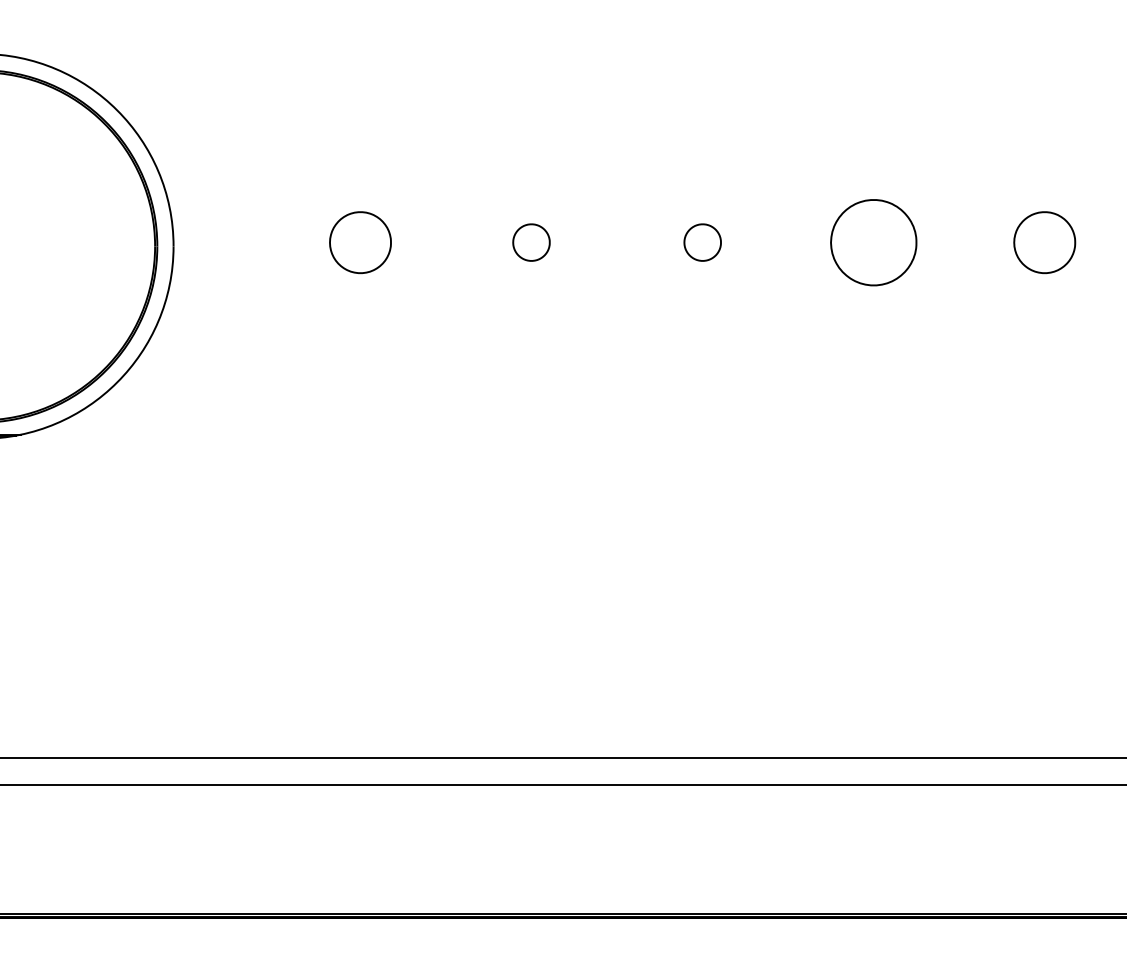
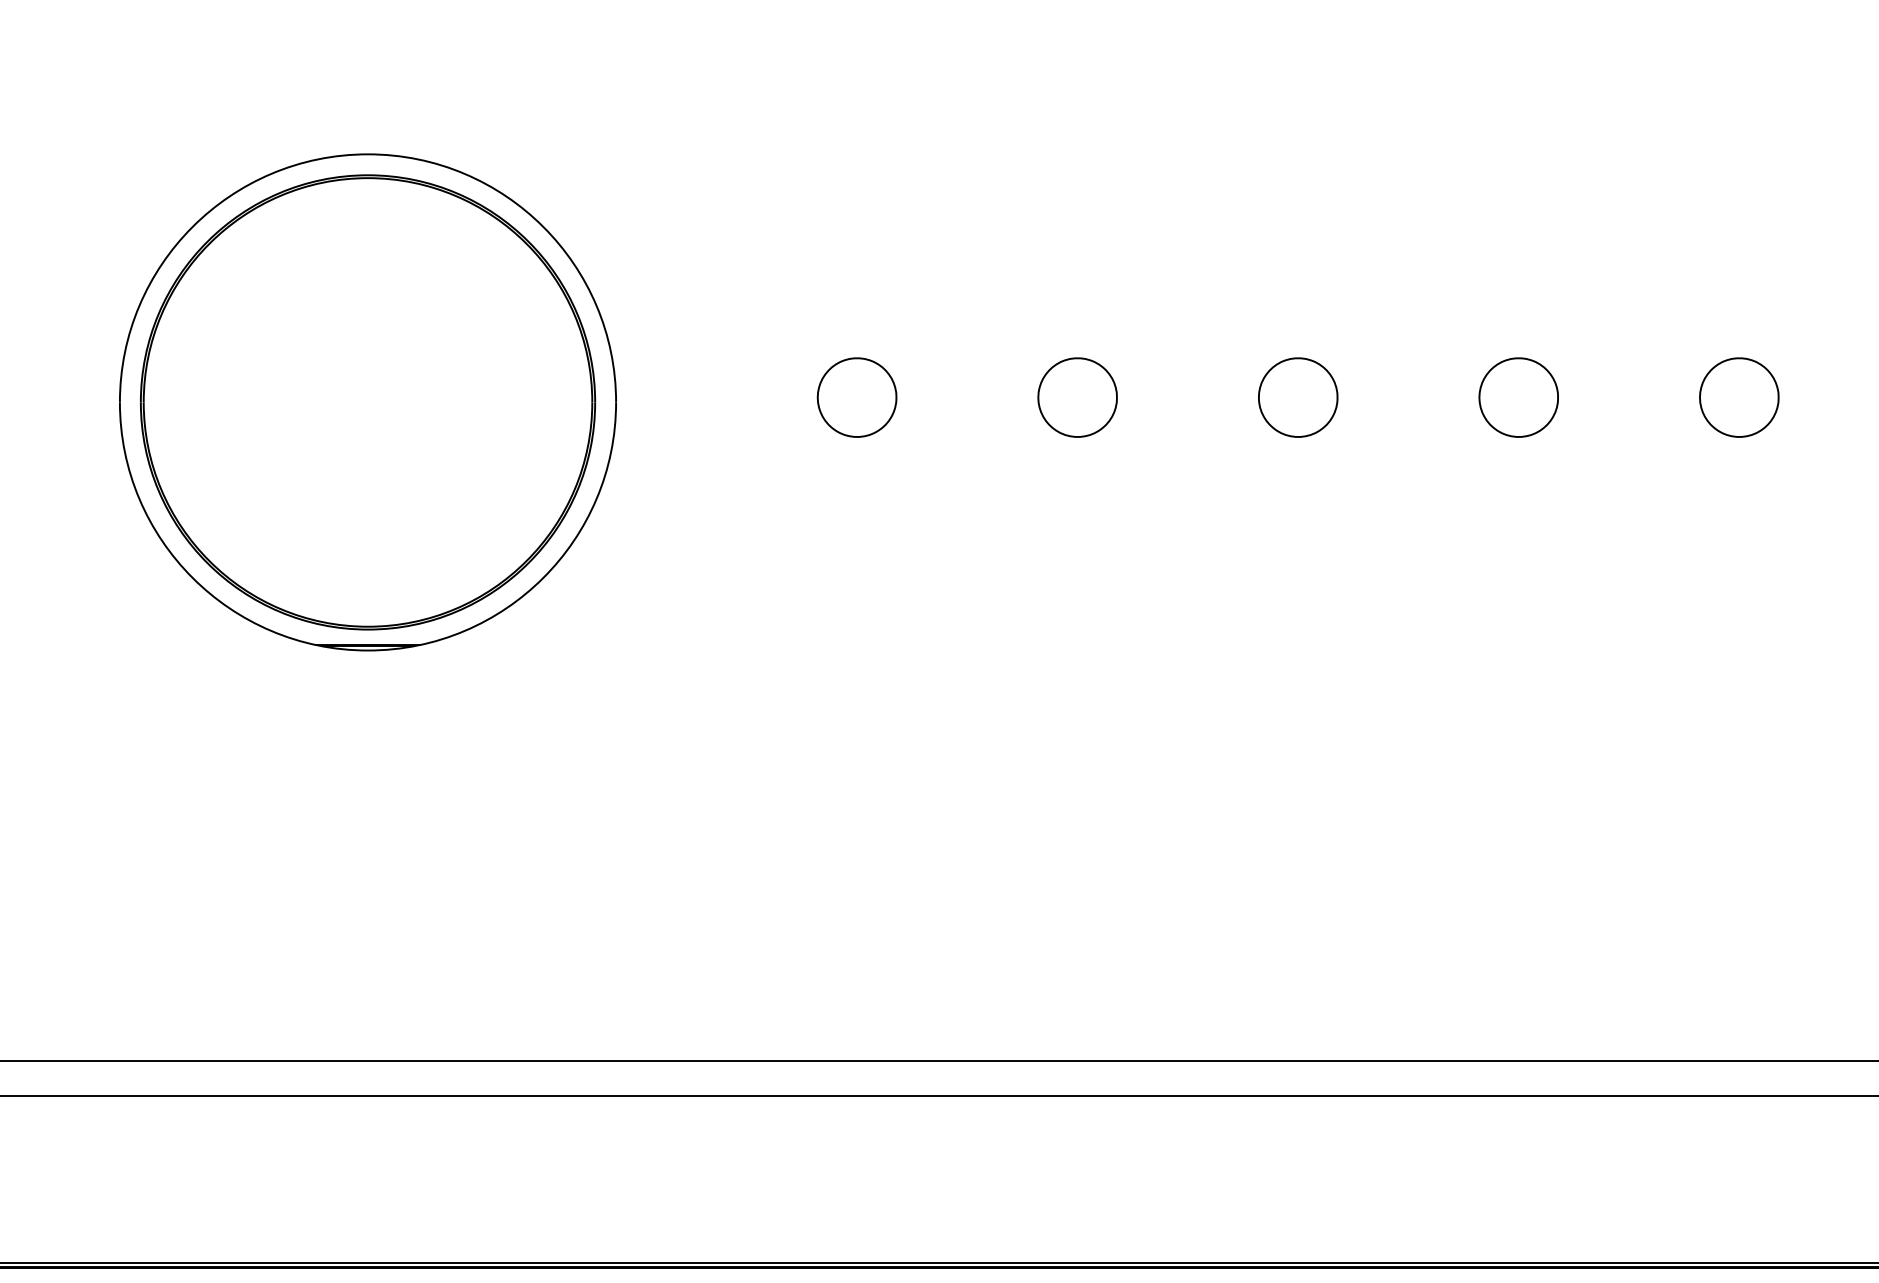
part: (531, 242) -> (1077, 397), size x1.67
part: (702, 242) -> (1298, 397), size x1.67
part: (873, 242) -> (1518, 397), size x0.71

